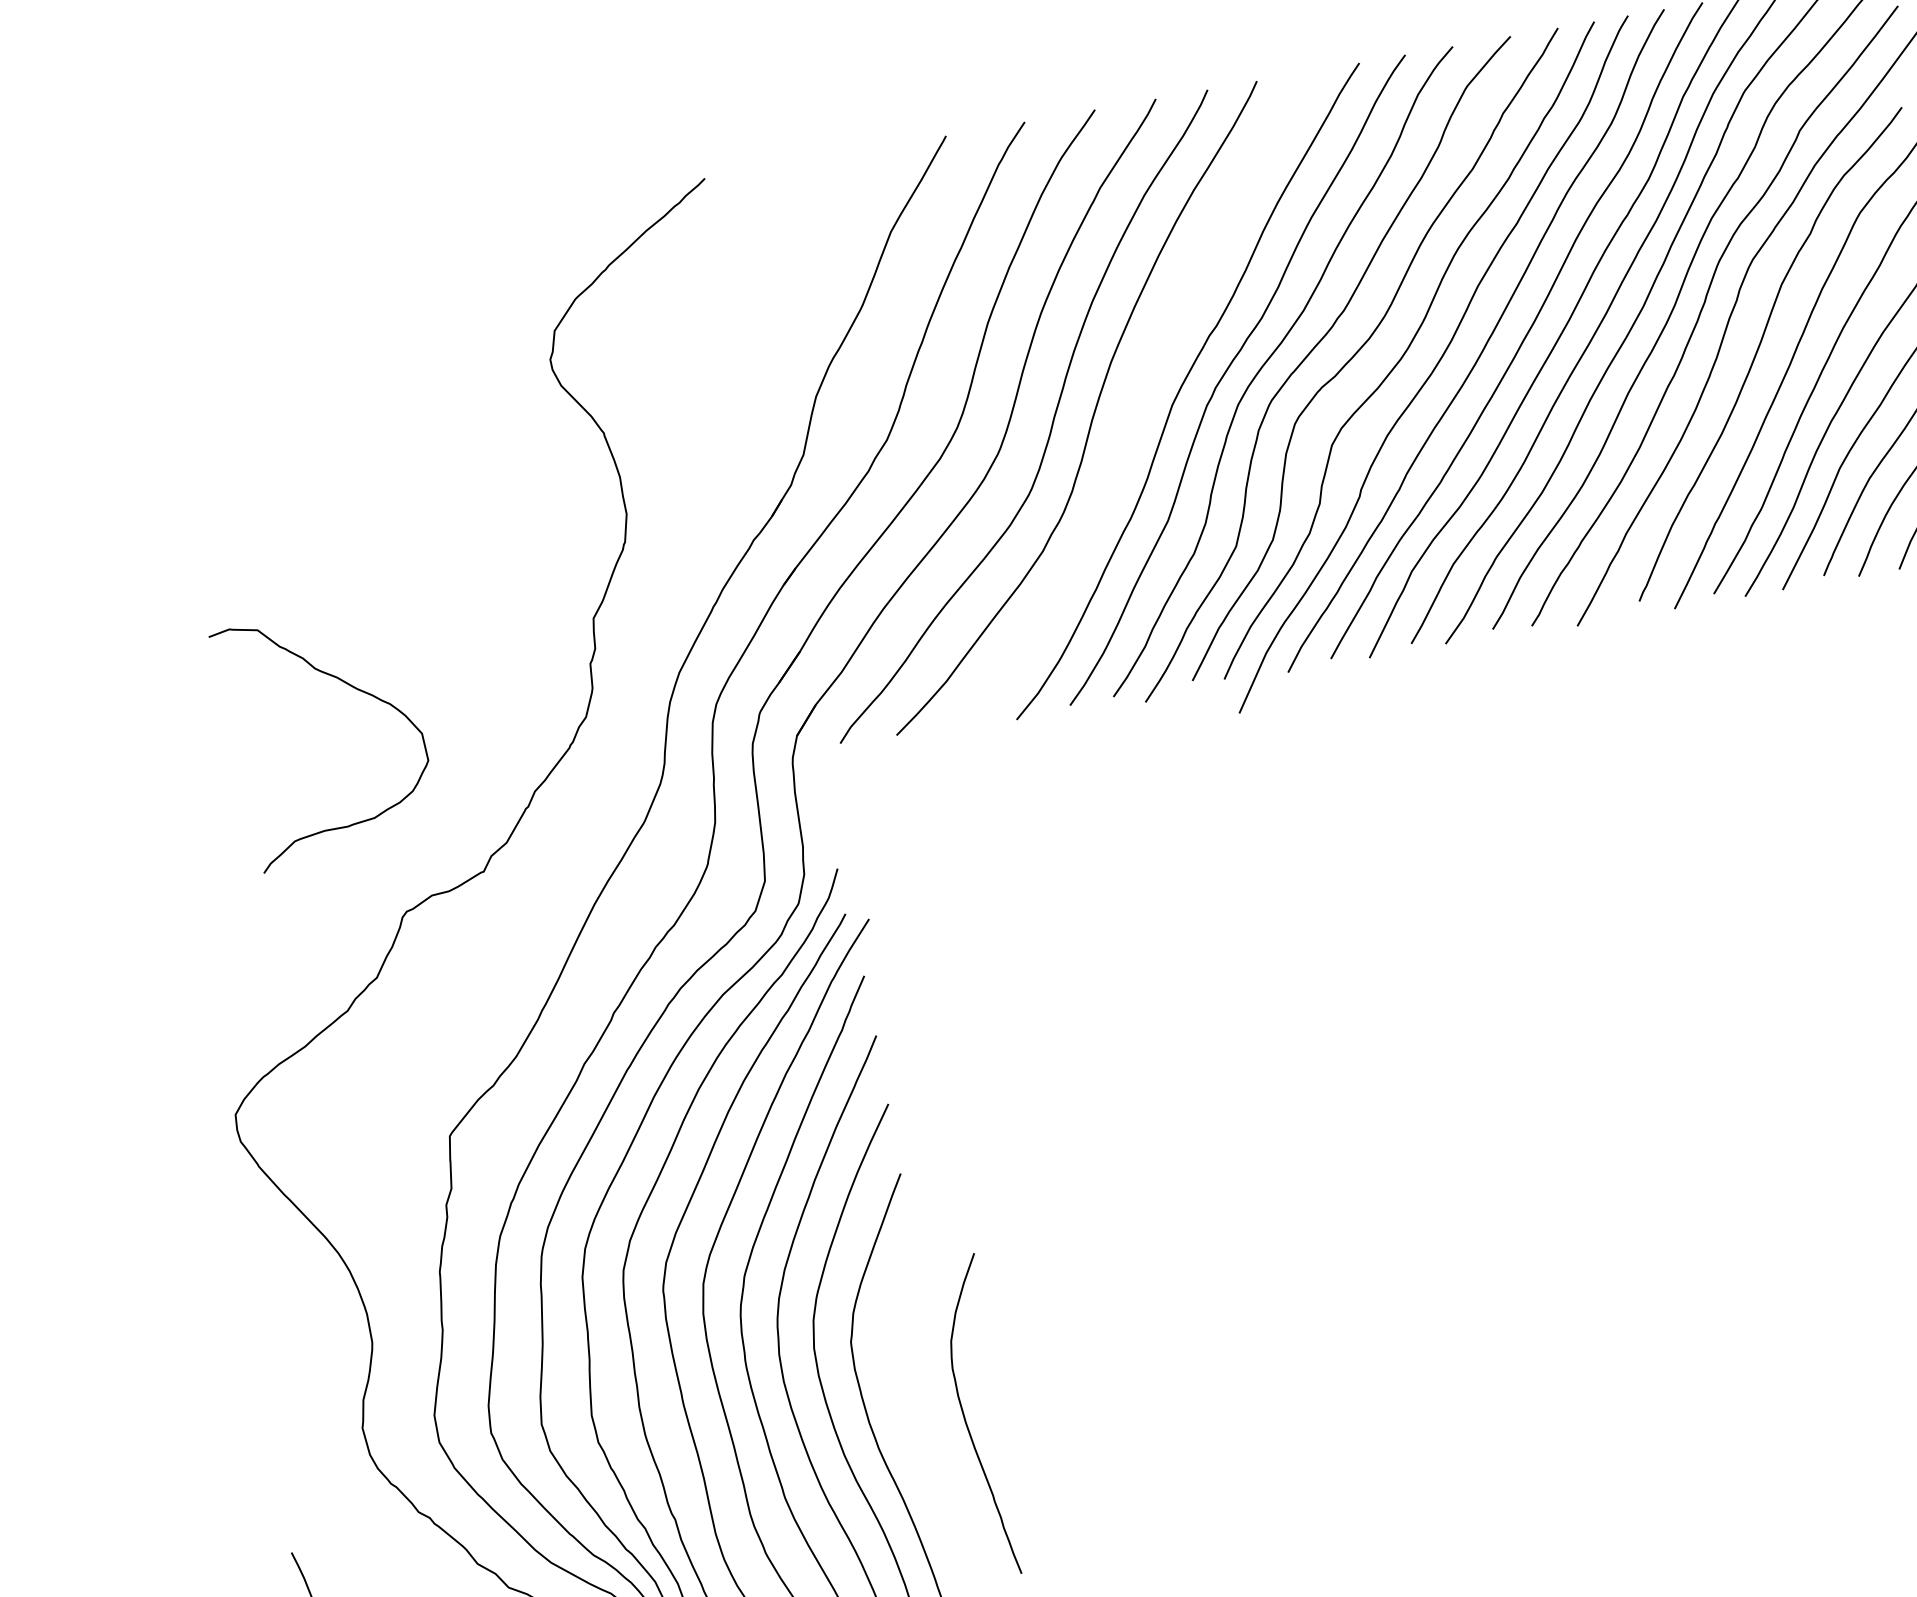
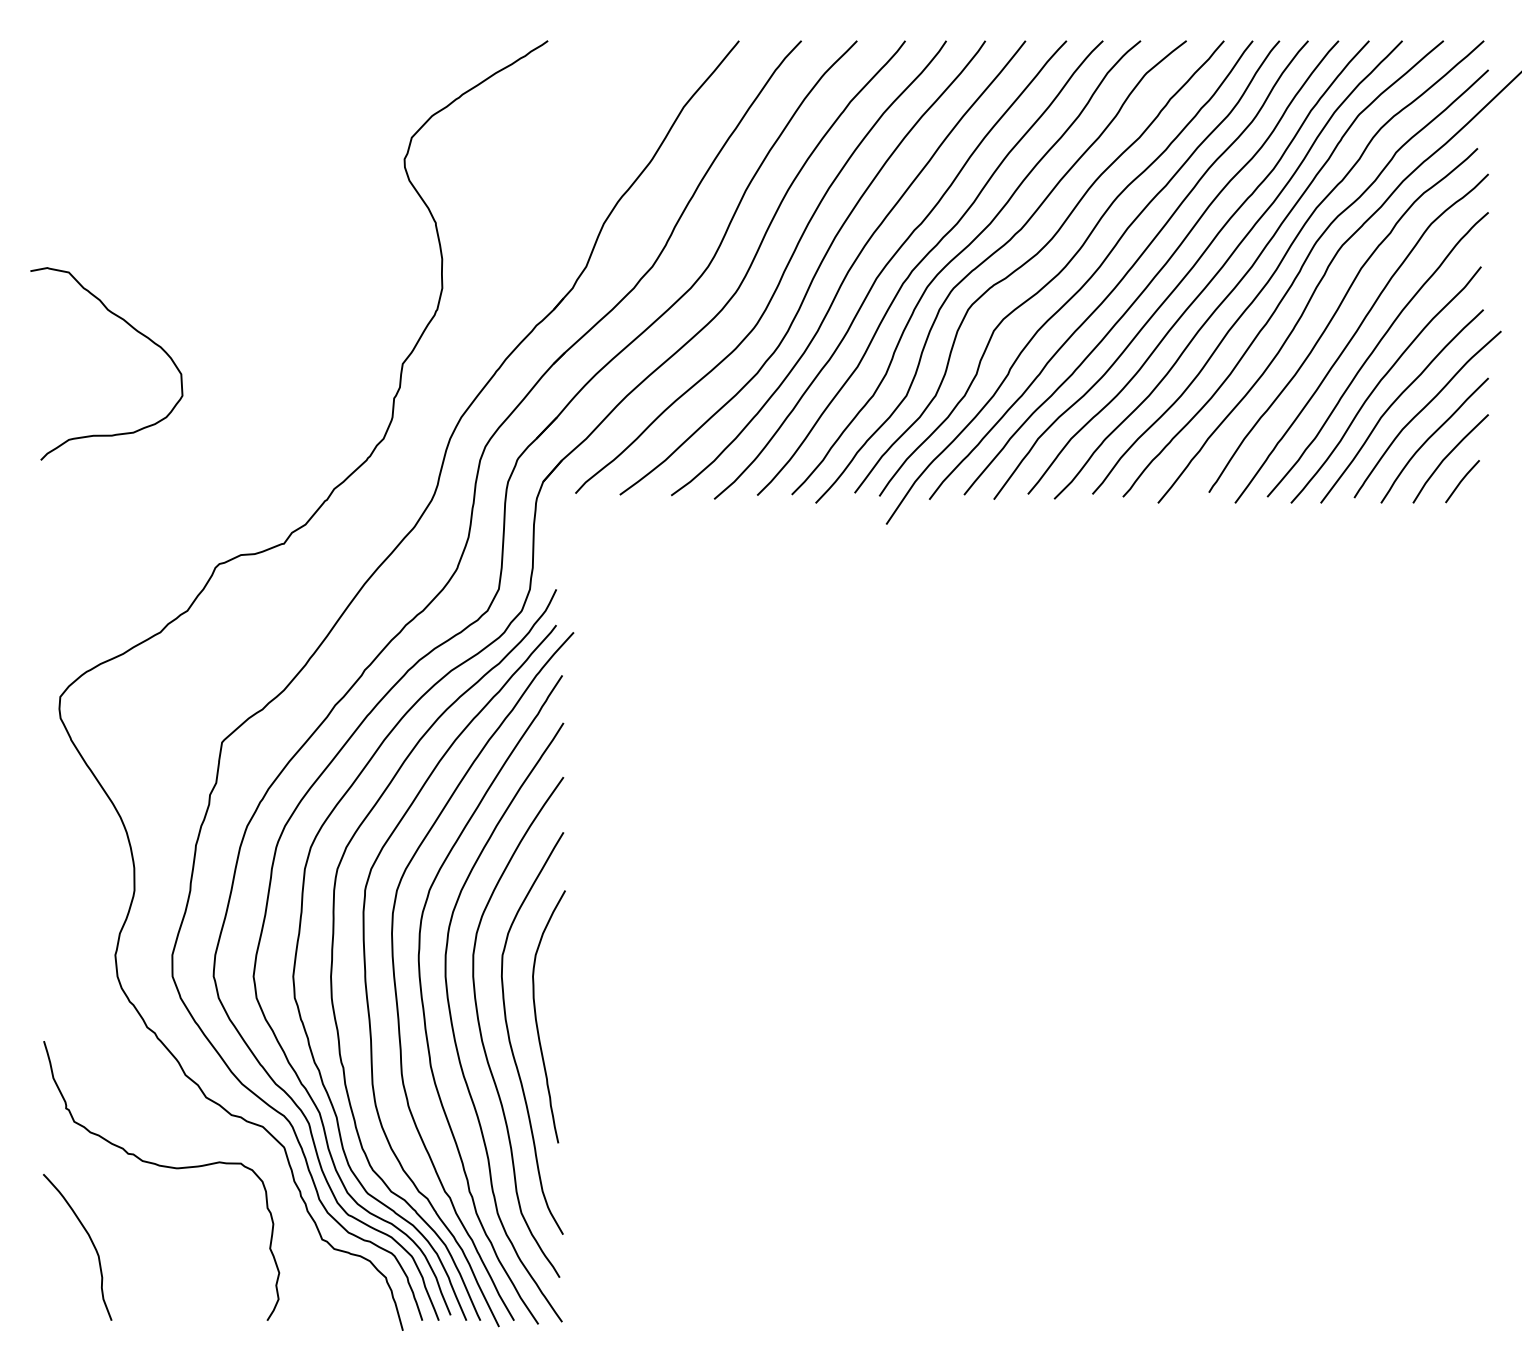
curve: (1135, 398) -> (849, 268), added
curve: (351, 687) -> (133, 329), moved
curve: (965, 1418) -> (536, 1016), moved

